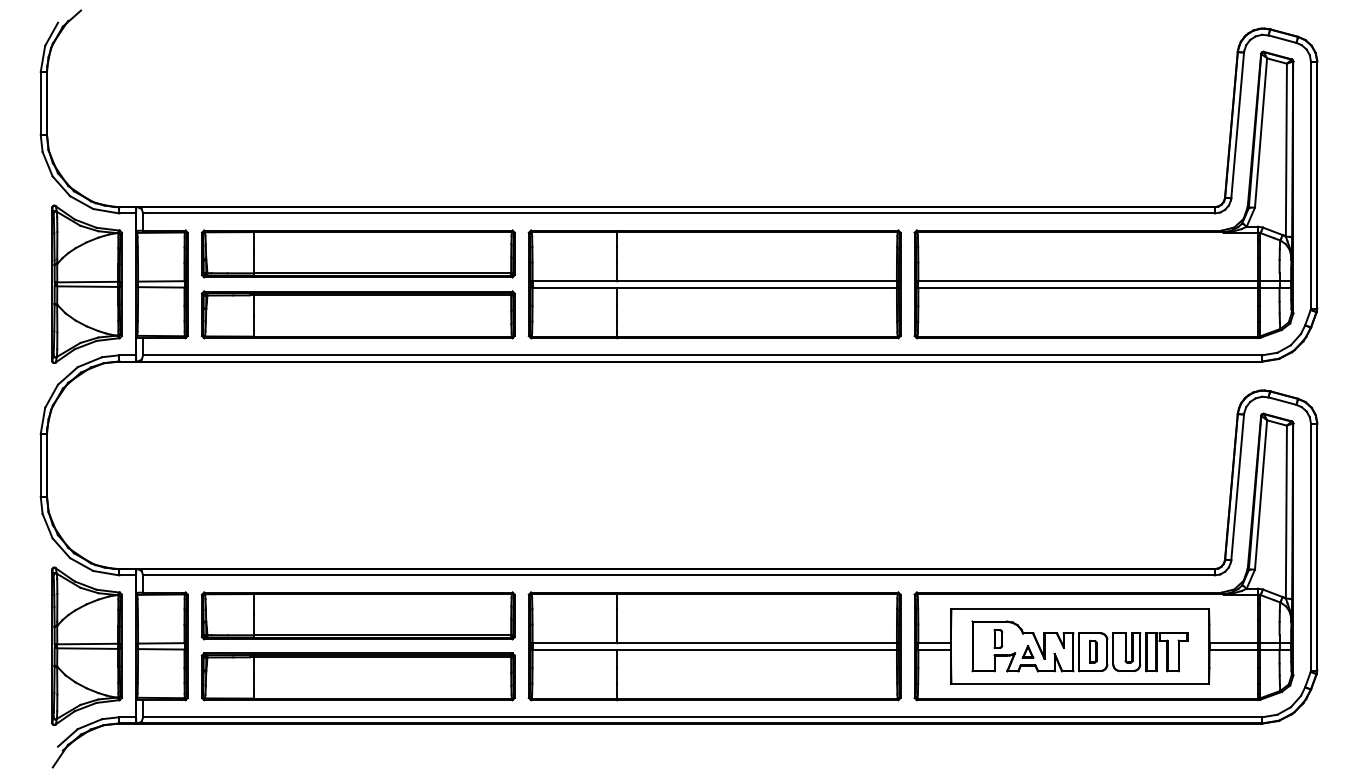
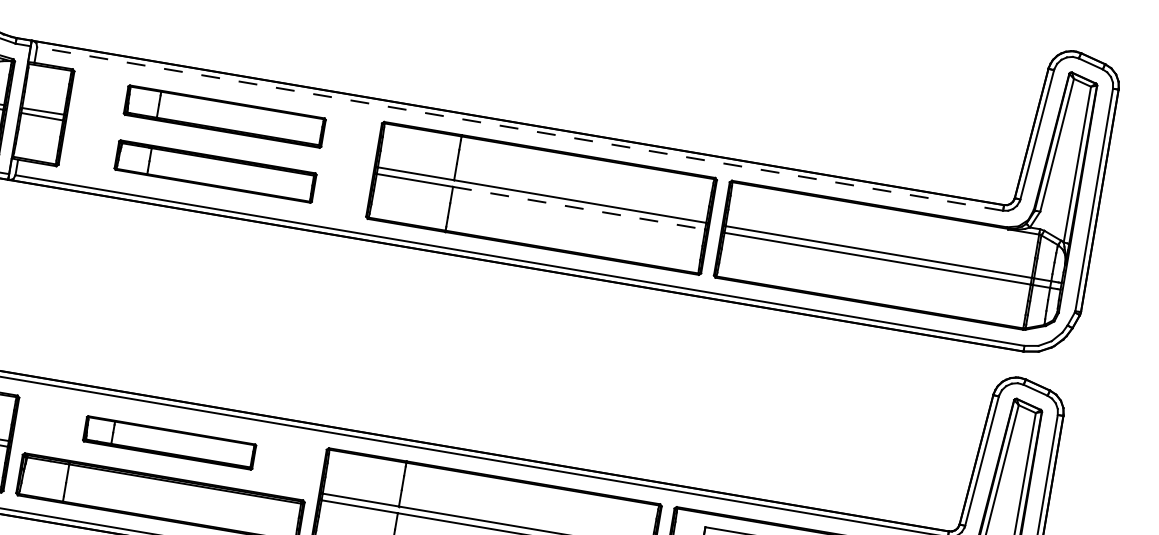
line: (678, 213) -> (519, 129), solid -> dashed
part: (357, 253) -> (224, 116), size x0.7
line: (757, 288) -> (579, 208), solid -> dashed
part: (357, 314) -> (214, 171), size x0.7
part: (357, 615) -> (169, 442), size x0.6

